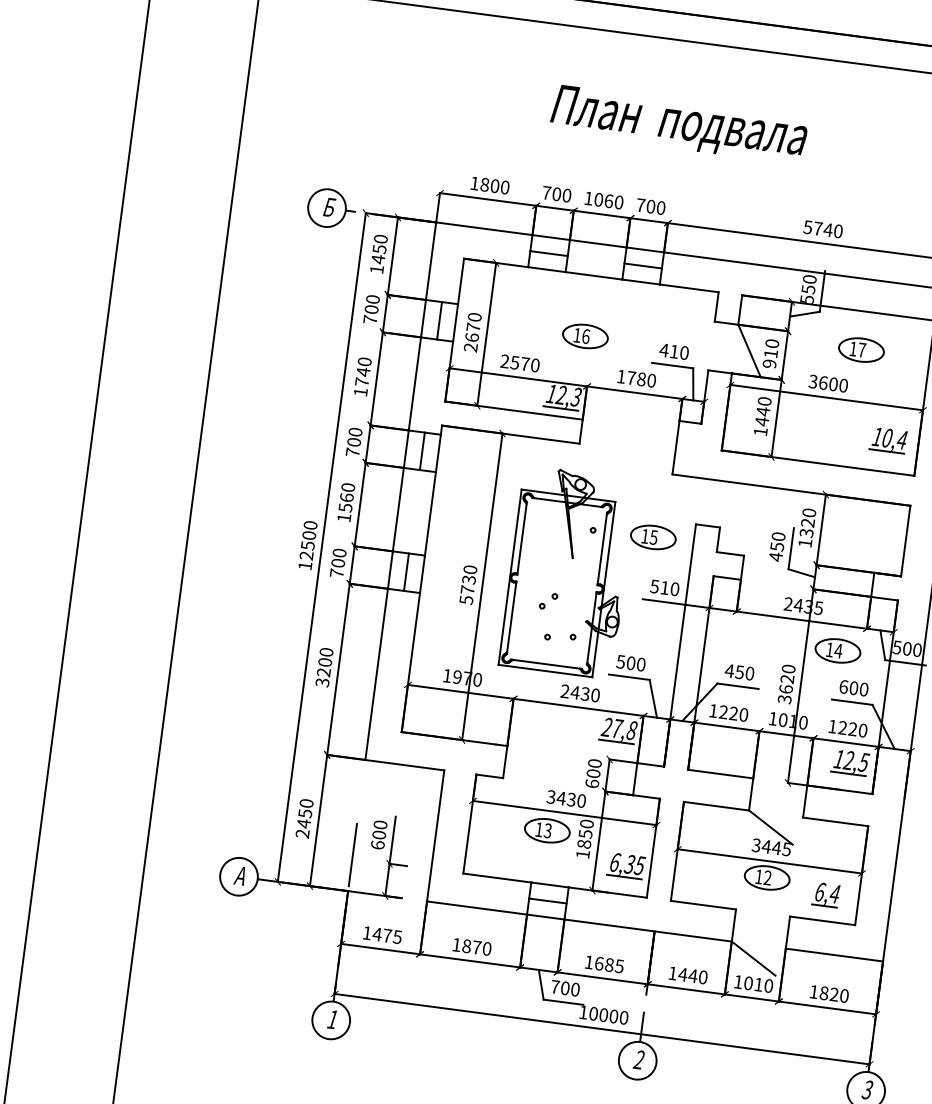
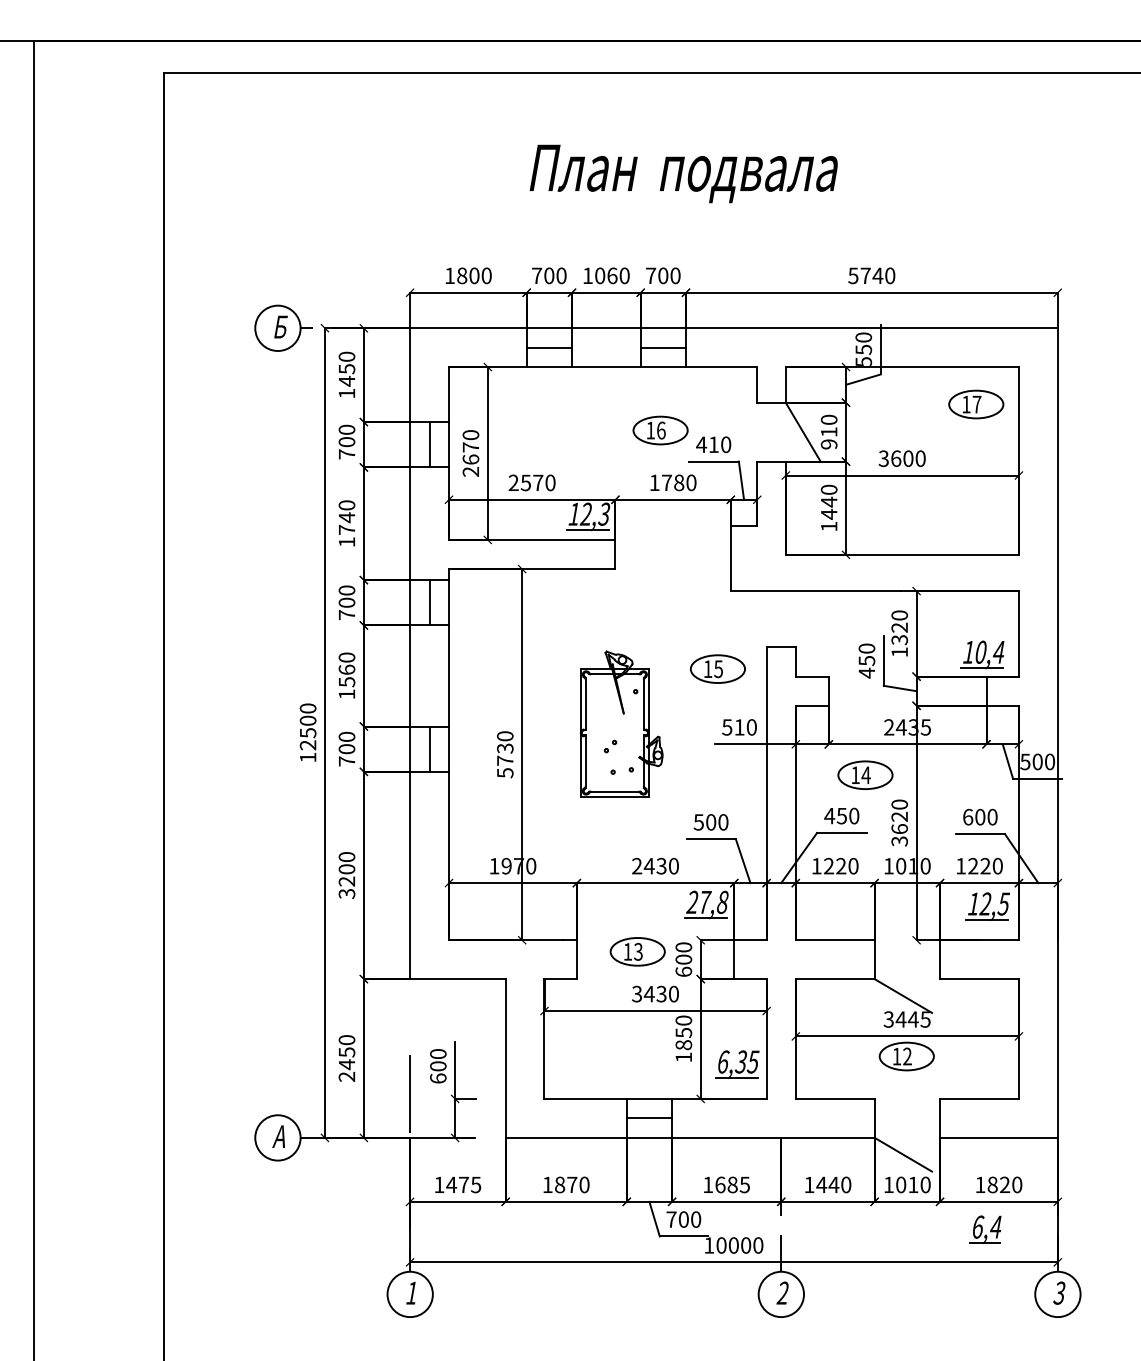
part: (585, 336) -> (660, 430), moved
part: (861, 350) -> (976, 404), moved
part: (888, 440) -> (982, 654), moved
part: (567, 571) -> (621, 723), size x0.6
part: (838, 650) -> (865, 774), moved
part: (547, 830) -> (637, 951), moved
part: (826, 894) -> (985, 1229), moved

